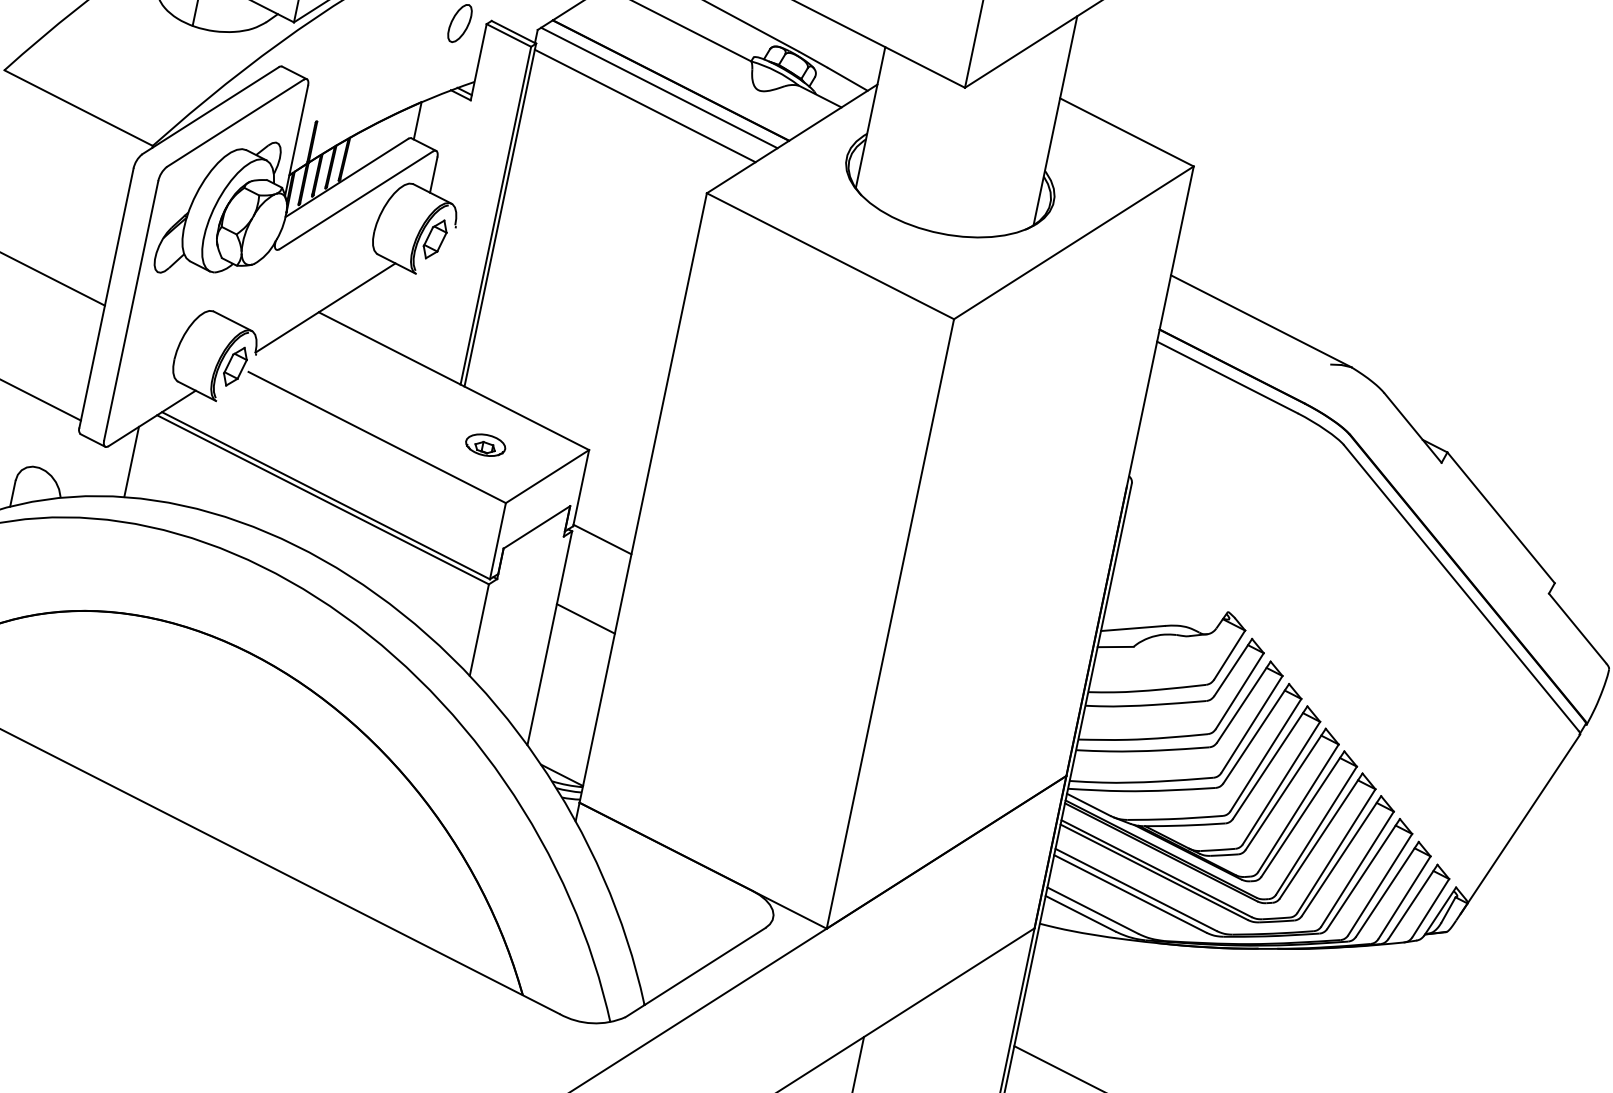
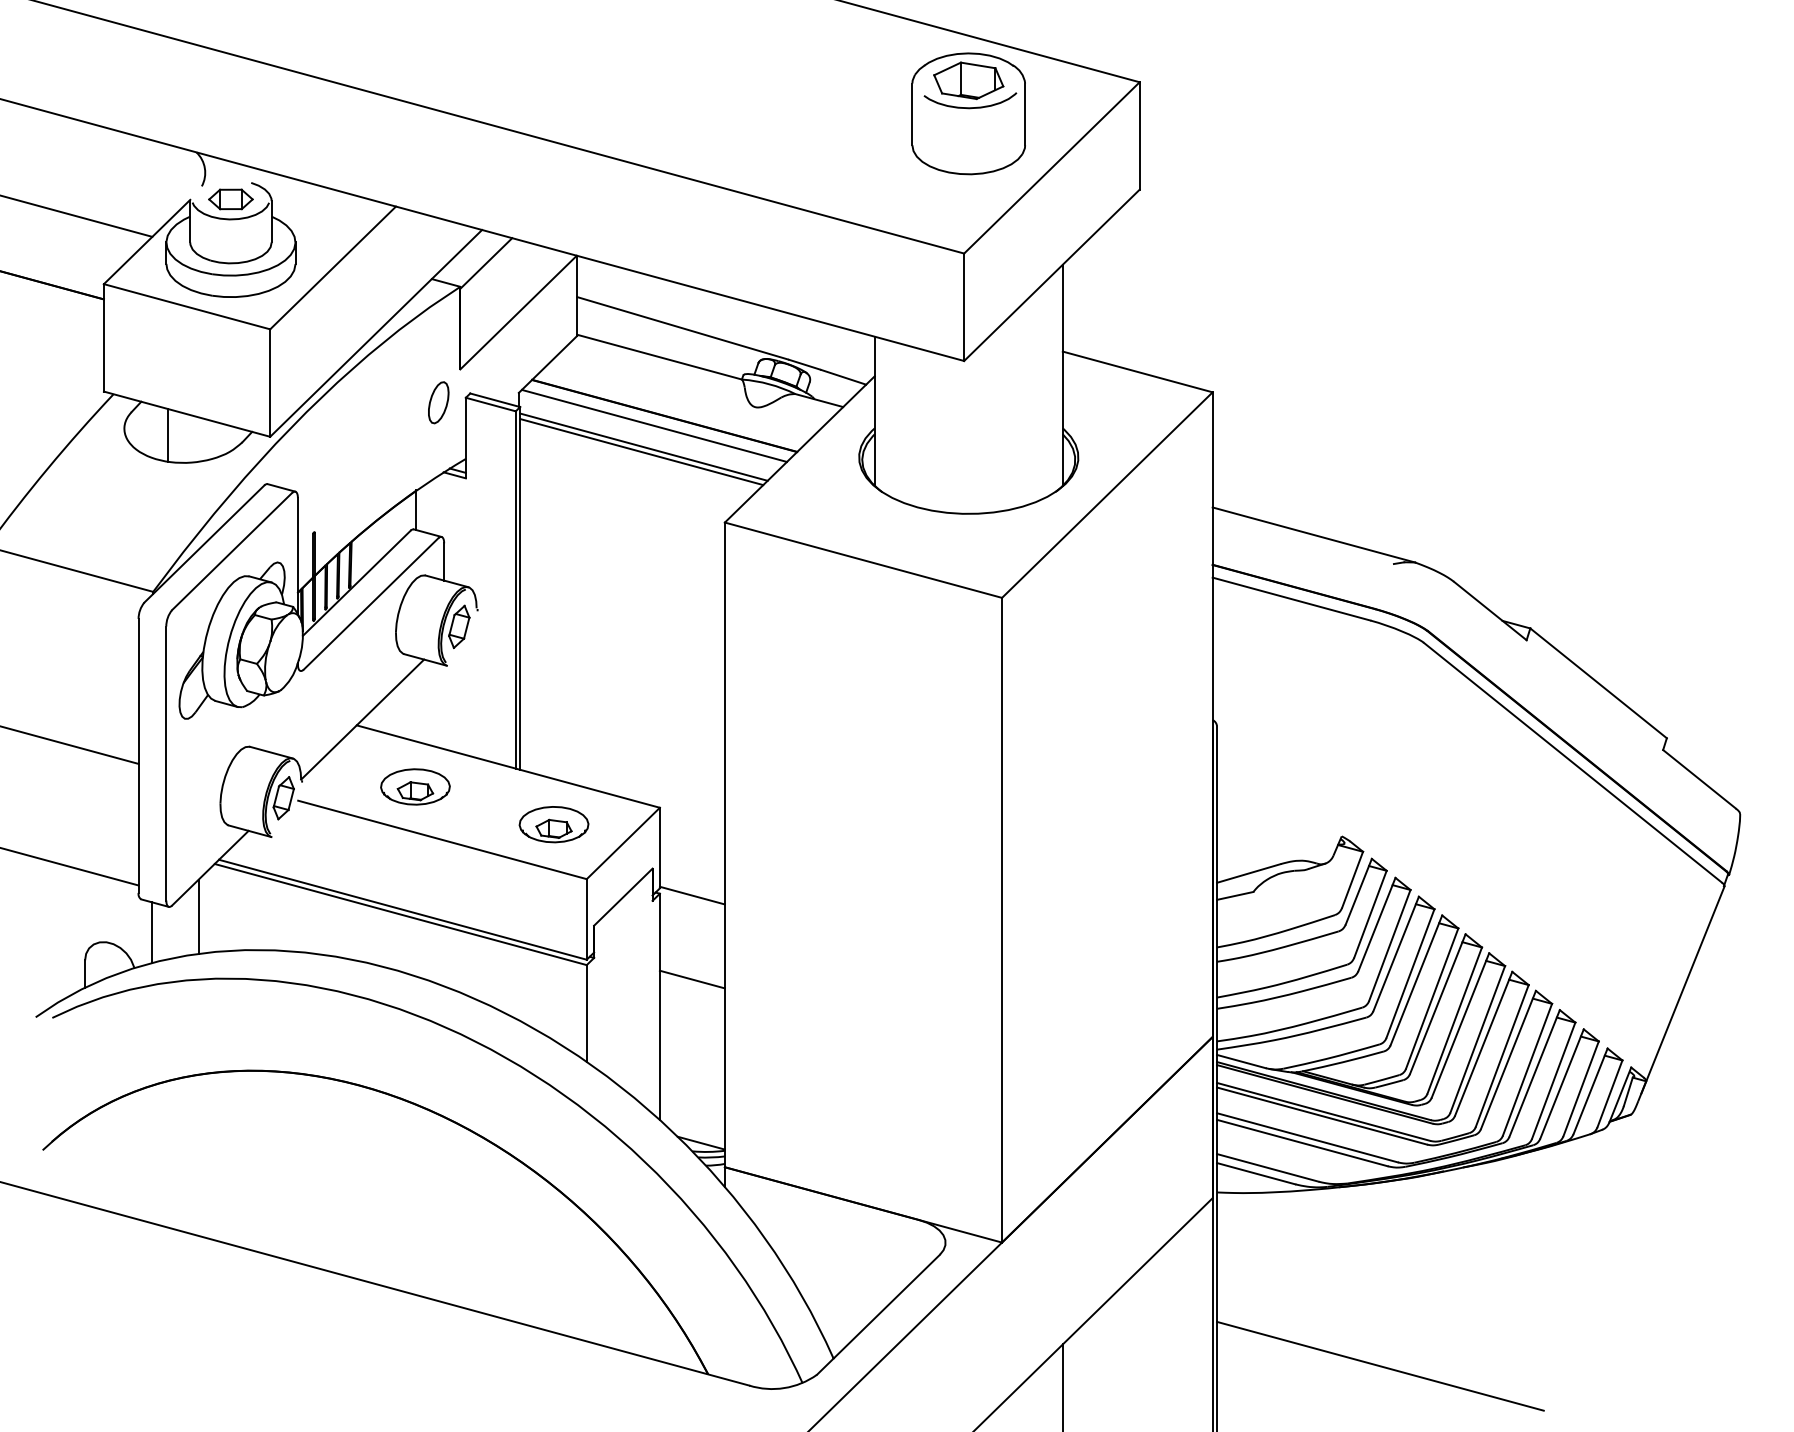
line: (641, 110) -> (641, 452), added
part: (362, 381) -> (415, 786), added
part: (485, 444) -> (553, 824), size x1.67
line: (83, 467) -> (151, 932), added

